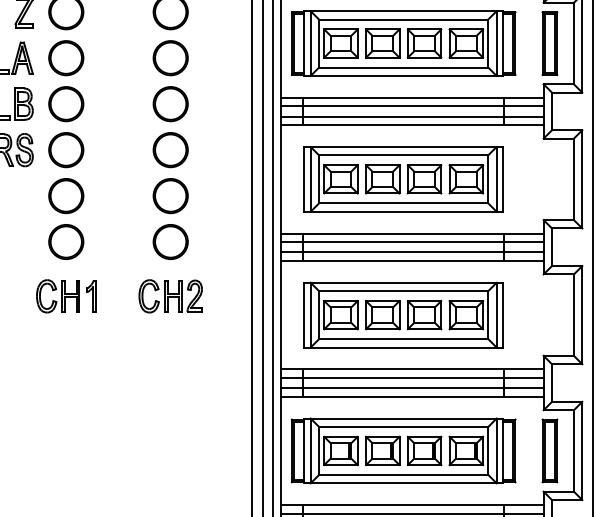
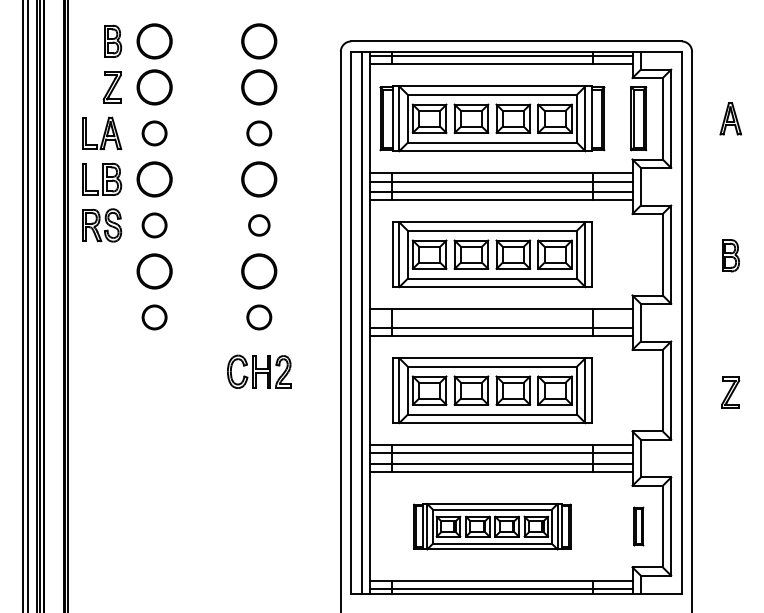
circle: (66, 58) -> (154, 133), size x0.7
part: (171, 58) -> (259, 133), size x0.7
circle: (66, 150) -> (154, 225), size x0.7
part: (171, 150) -> (259, 225), size x0.6
circle: (66, 242) -> (154, 317), size x0.7
part: (171, 242) -> (259, 317), size x0.7
line: (412, 242) -> (501, 317), removed
part: (66, 296) -> (154, 371), removed
part: (403, 450) -> (492, 526), size x0.7
part: (549, 450) -> (638, 526), size x0.6

